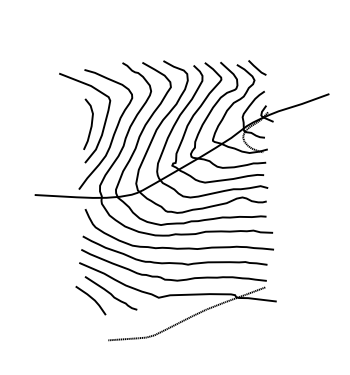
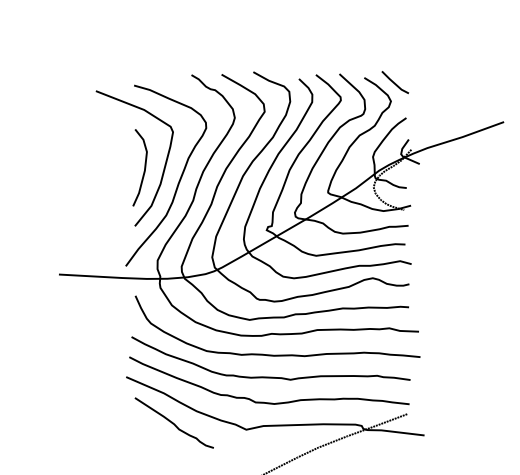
line: (90, 298) -> (143, 430), removed

